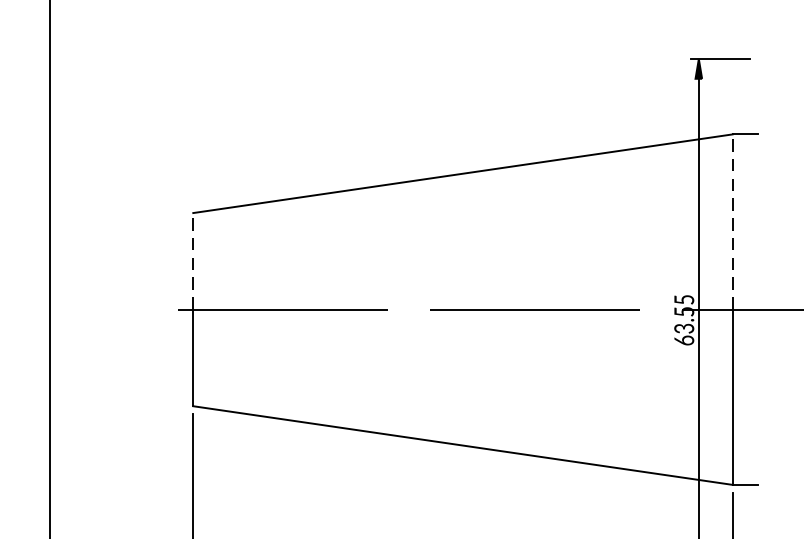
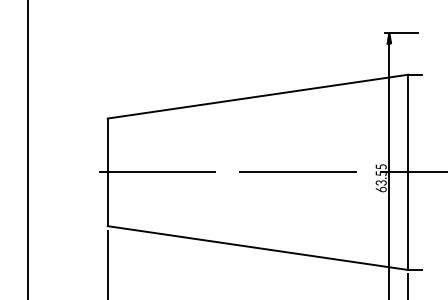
line: (733, 221) -> (408, 123), dashed -> solid
line: (192, 261) -> (107, 145), dashed -> solid

